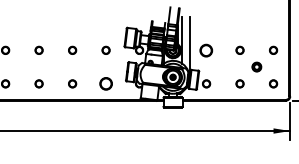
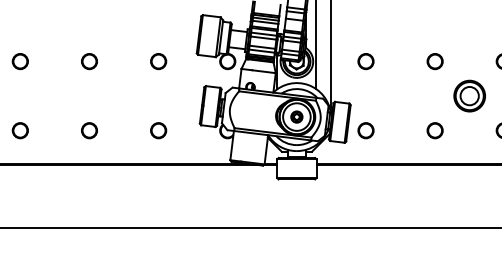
part: (206, 49) -> (365, 59), size x0.62
part: (256, 66) -> (469, 94), size x1.67
part: (105, 83) -> (157, 129), size x0.62

